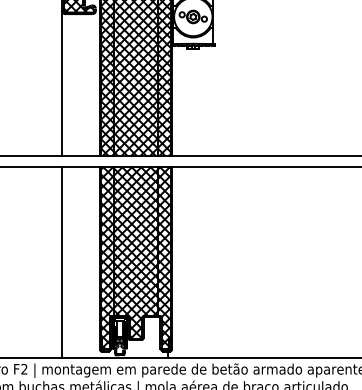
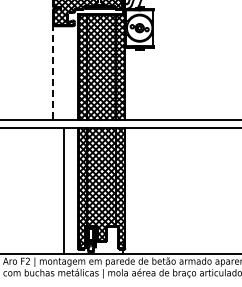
line: (61, 83) -> (52, 72), solid -> dashed
line: (61, 262) -> (63, 190), moved

